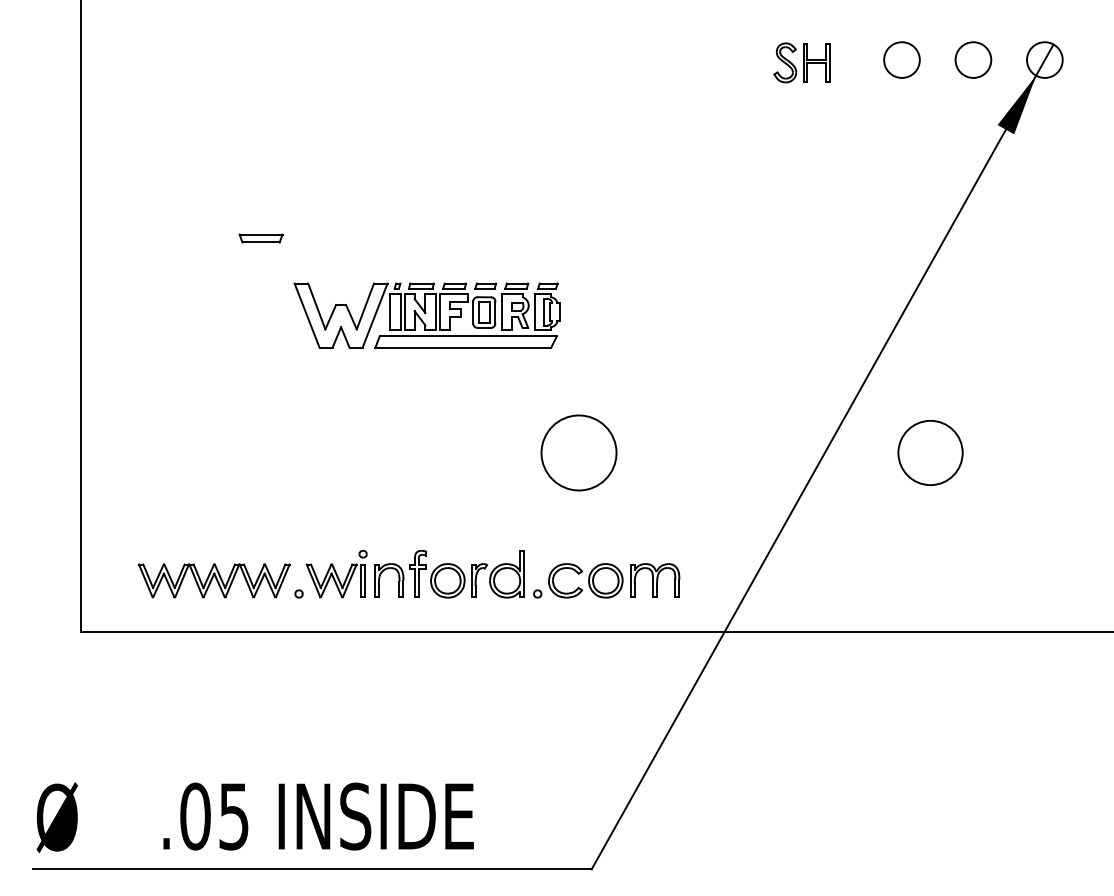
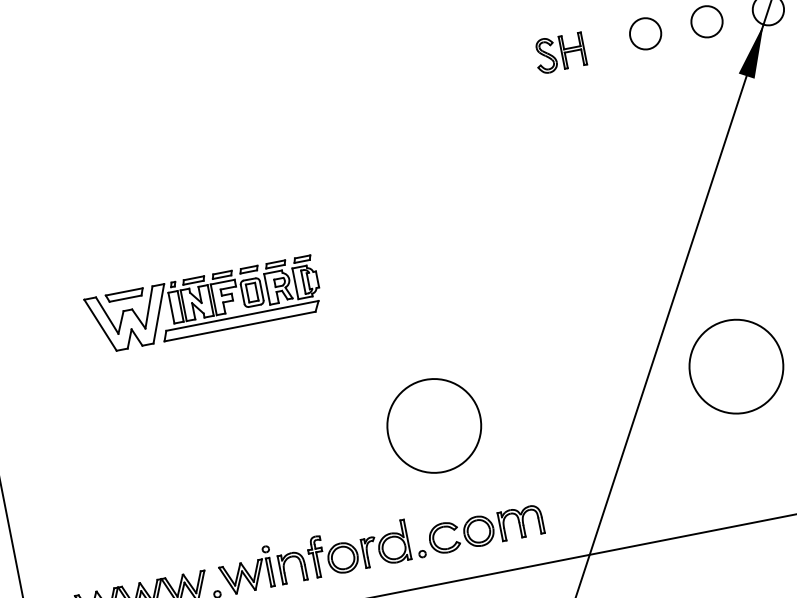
part: (426, 315) -> (203, 304), moved
circle: (578, 452) -> (433, 425), size x1.43
circle: (930, 452) -> (736, 366), size x1.67

